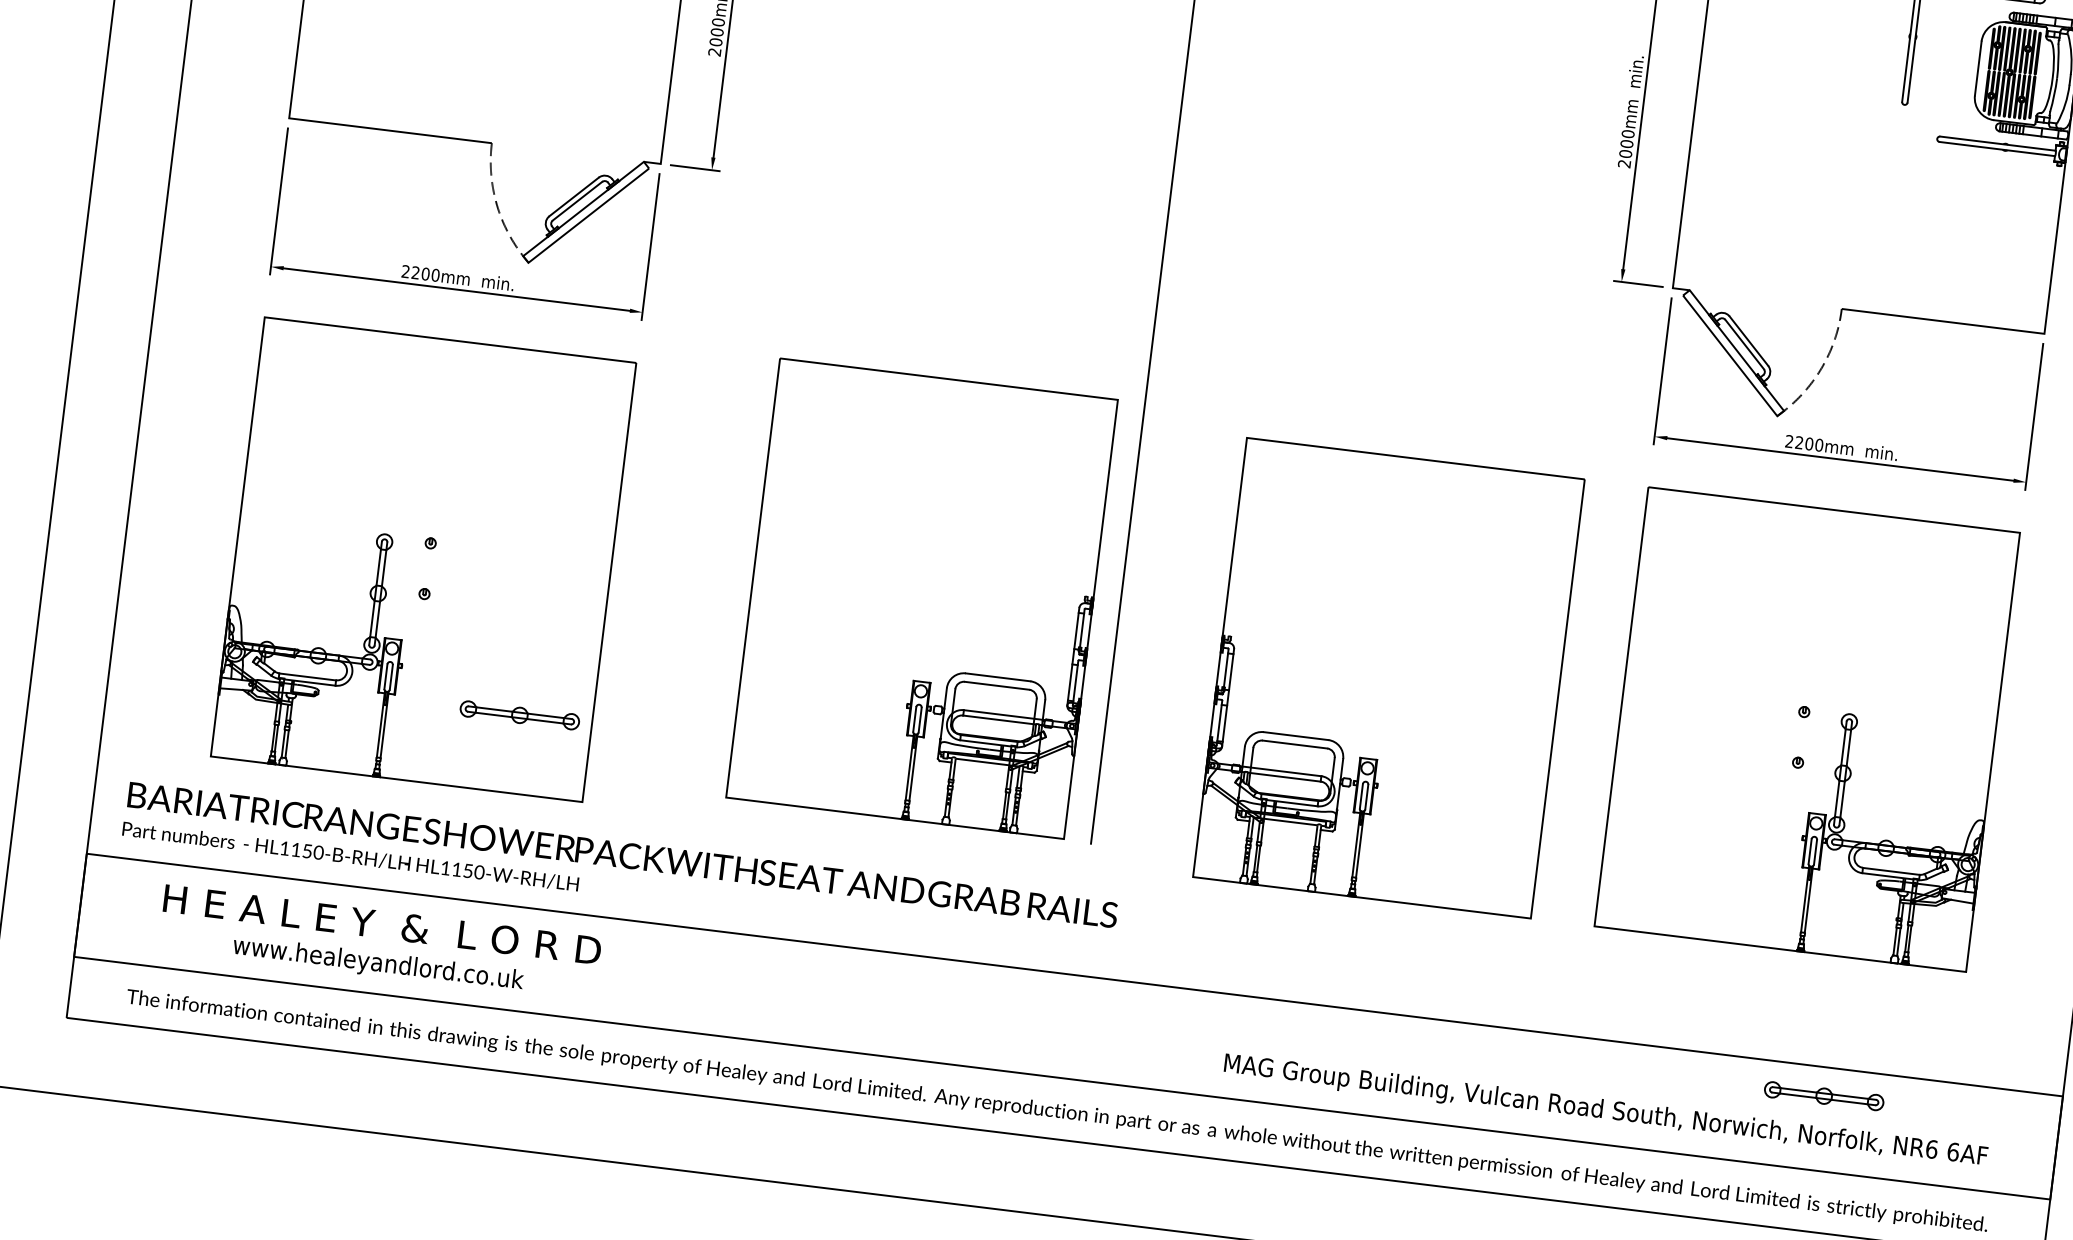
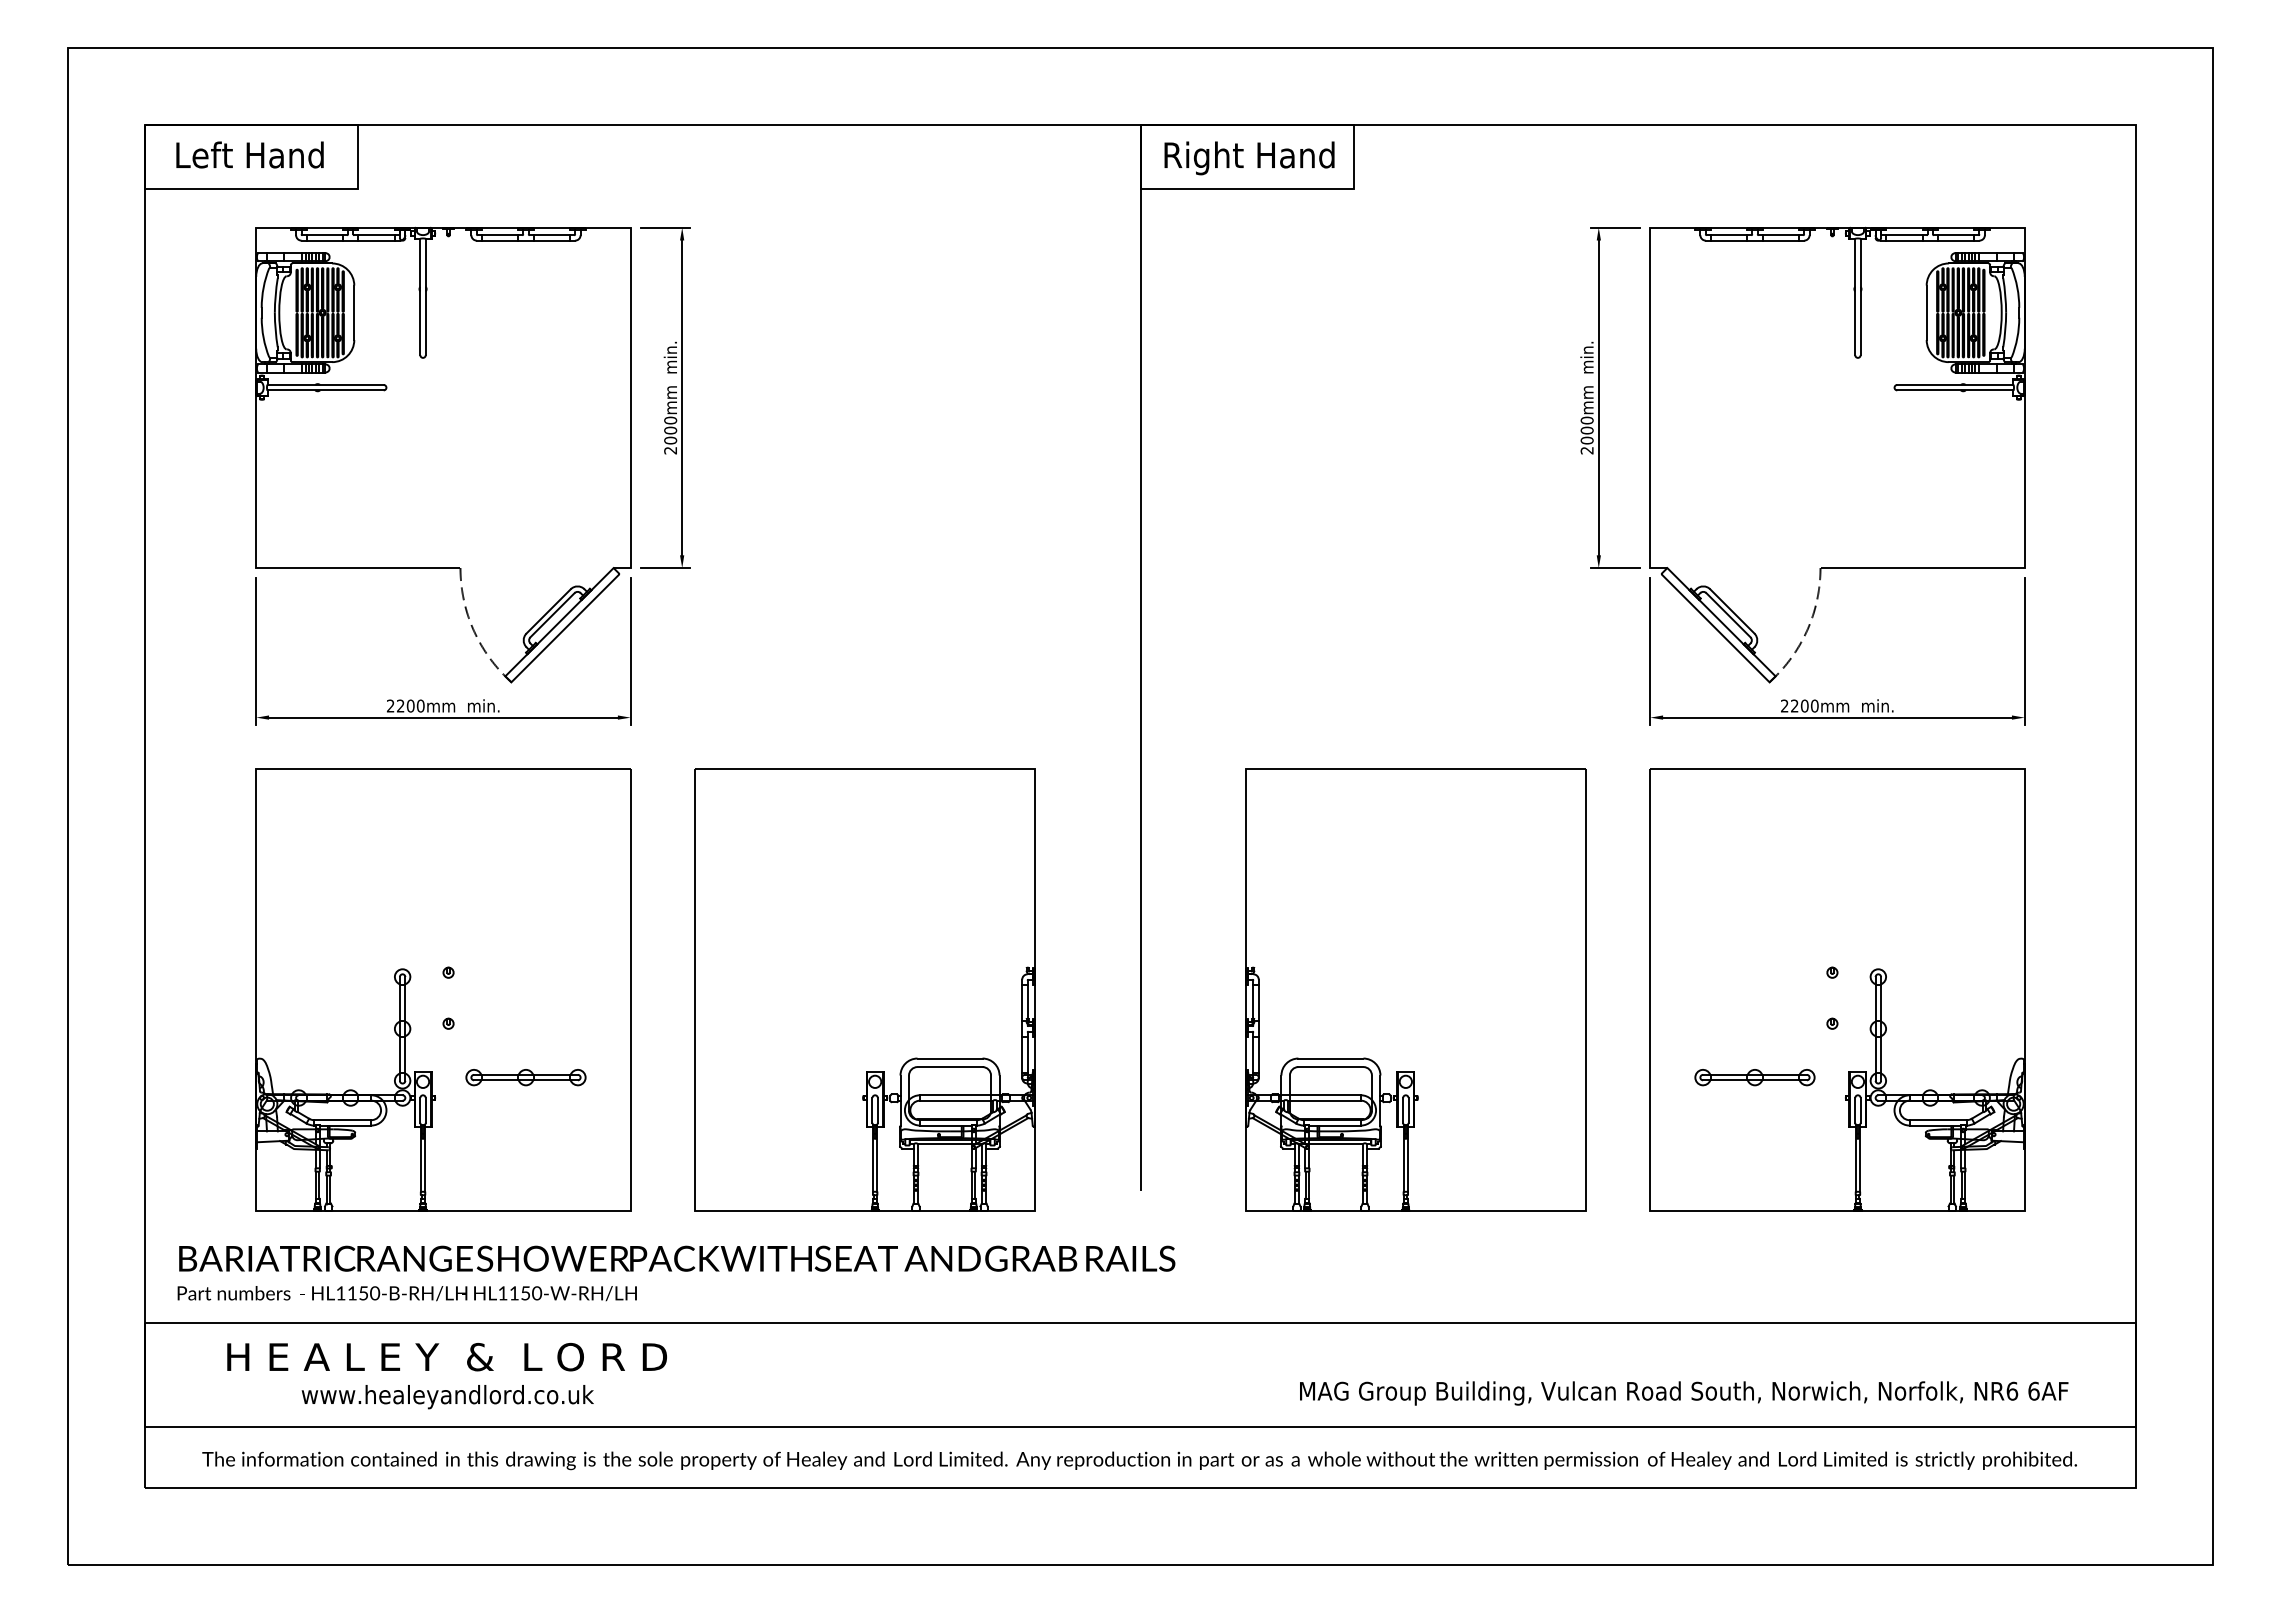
part: (921, 598) -> (864, 989), moved
part: (519, 715) -> (525, 1077), moved
part: (1823, 1096) -> (1754, 1077), moved

